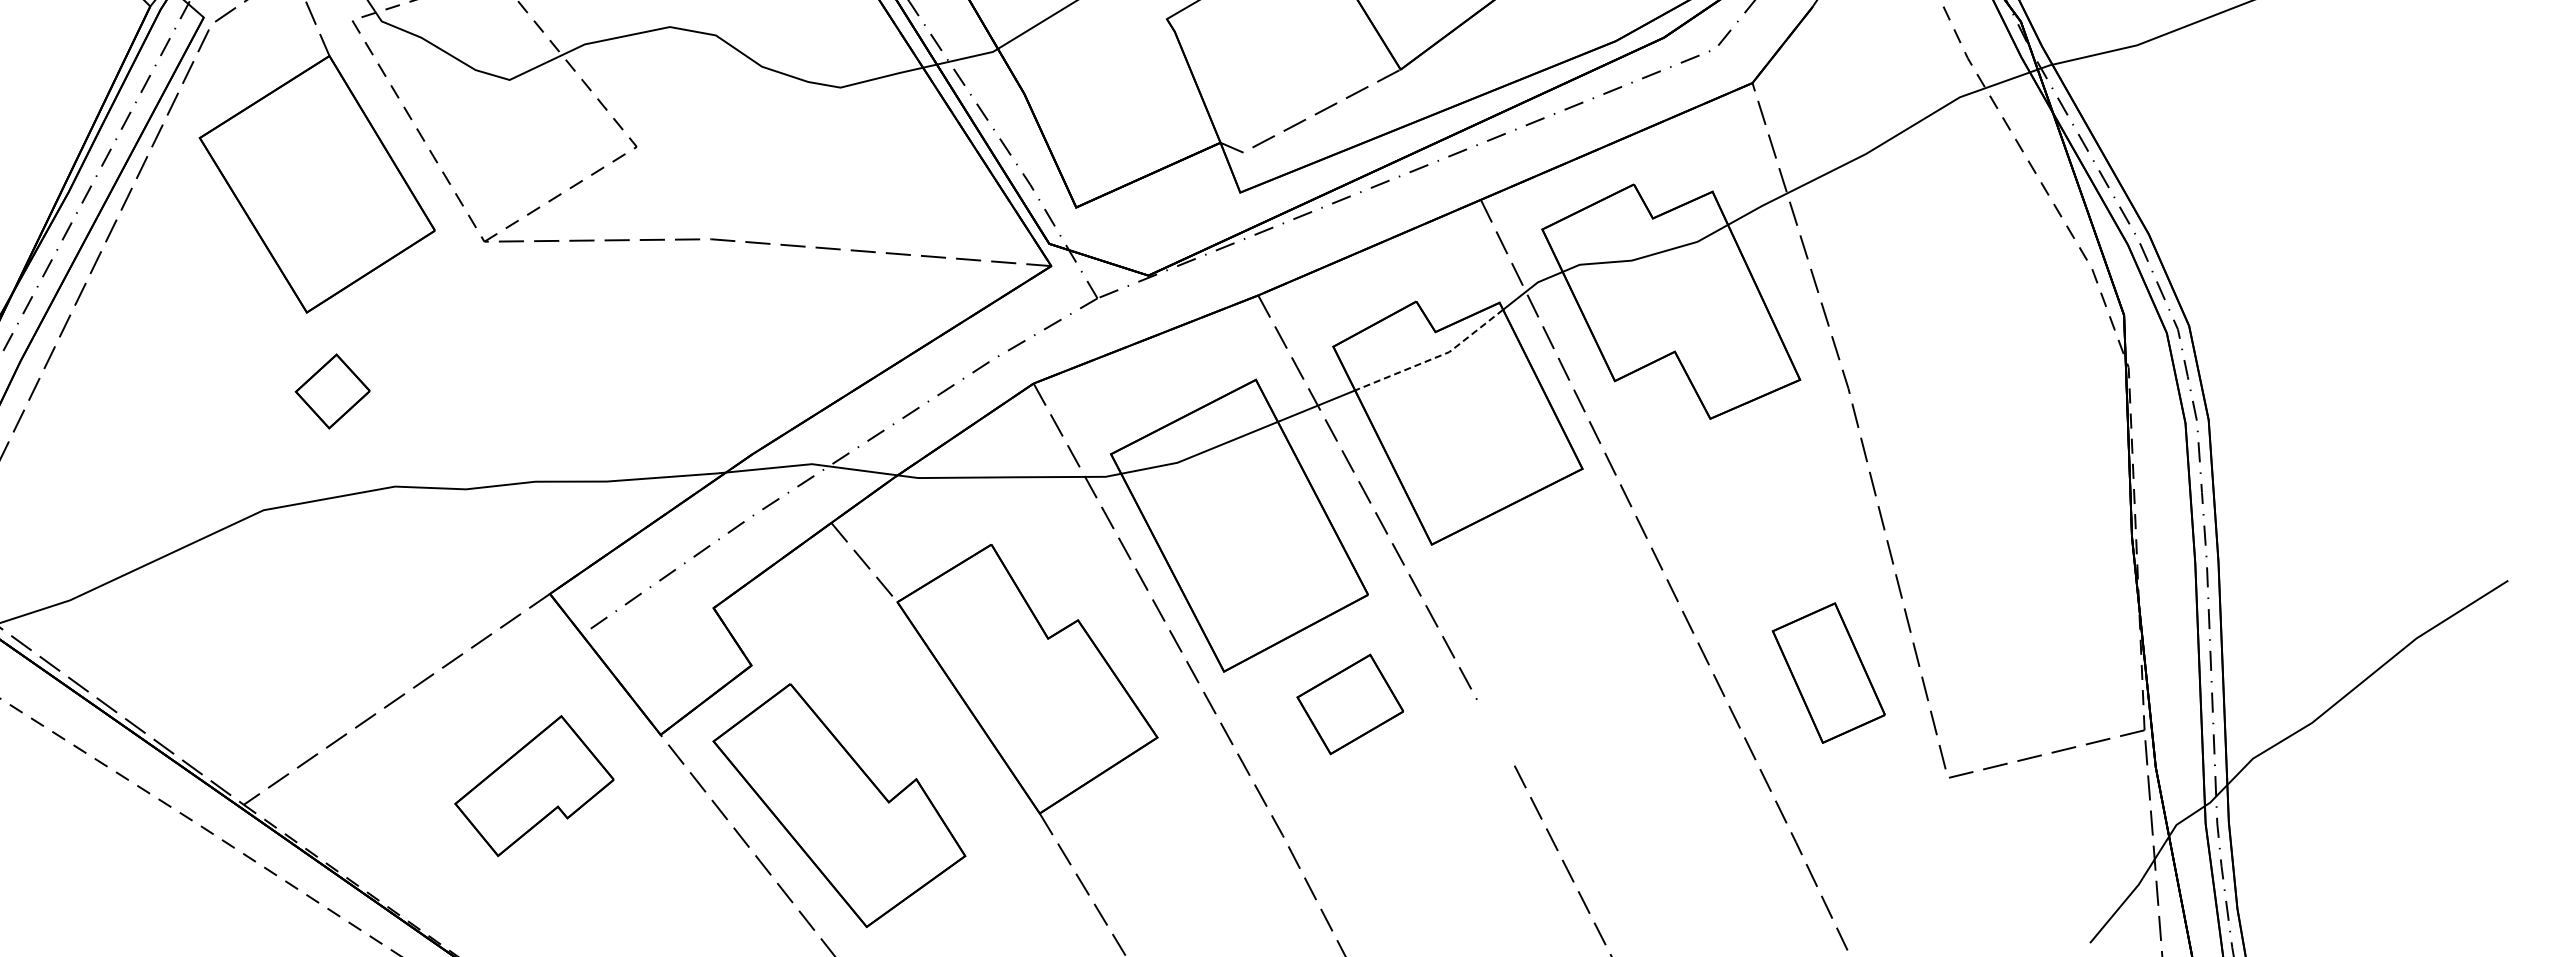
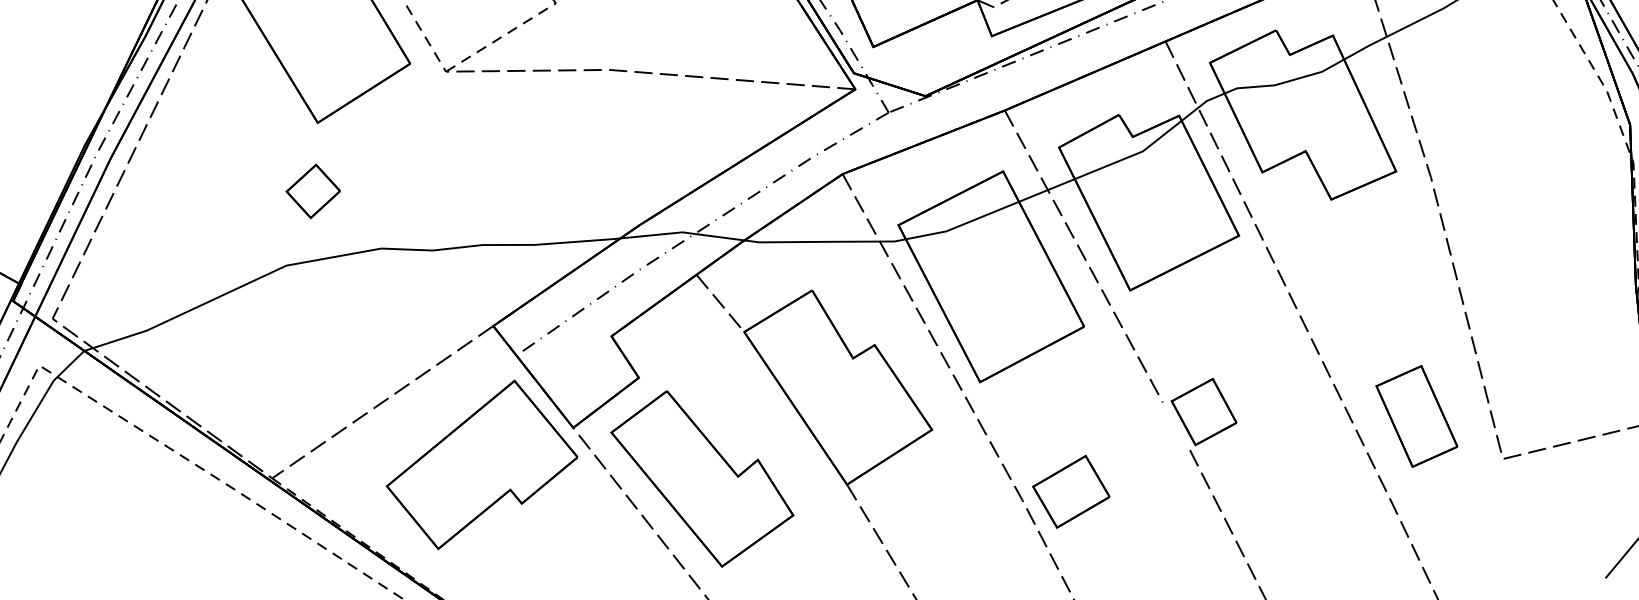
line: (1434, 358) -> (1132, 156), dashed -> solid
part: (332, 391) -> (313, 191), moved
part: (1828, 672) -> (1416, 416), moved
part: (1349, 704) -> (1070, 491), moved
part: (1533, 712) -> (1203, 411), added
part: (534, 785) -> (482, 464), size x1.67

